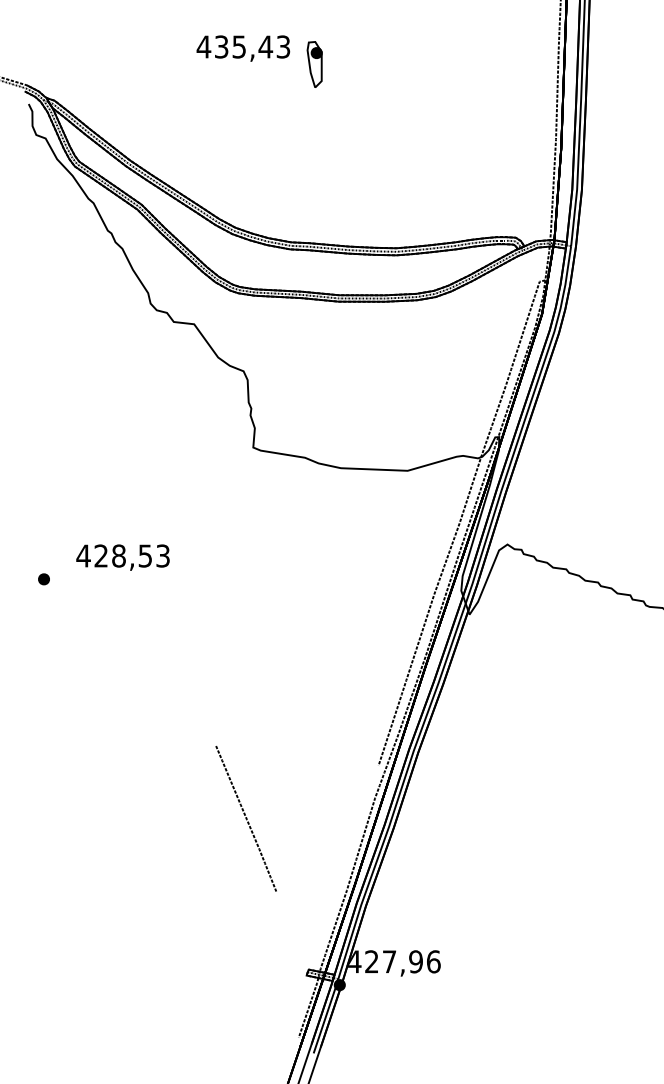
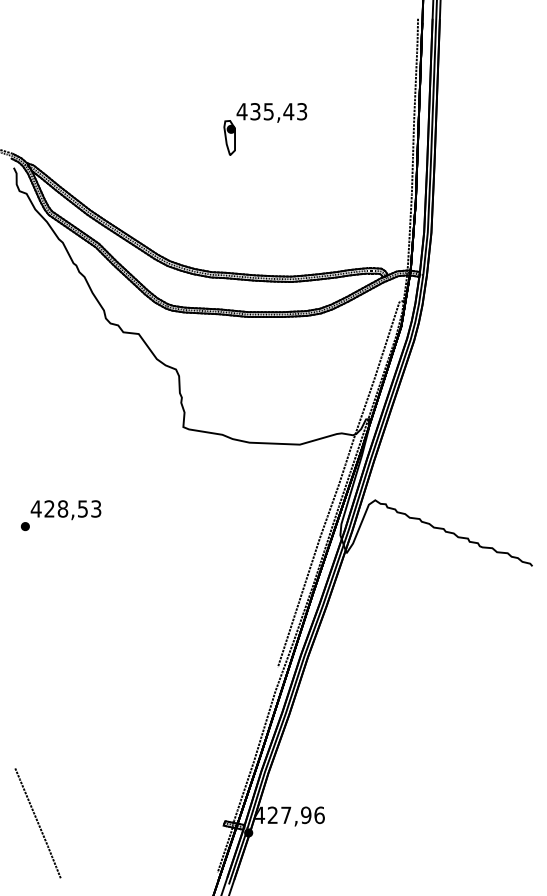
text: (242, 48) -> (271, 112), moved
text: (122, 558) -> (65, 510), moved
curve: (245, 819) -> (37, 823), moved

